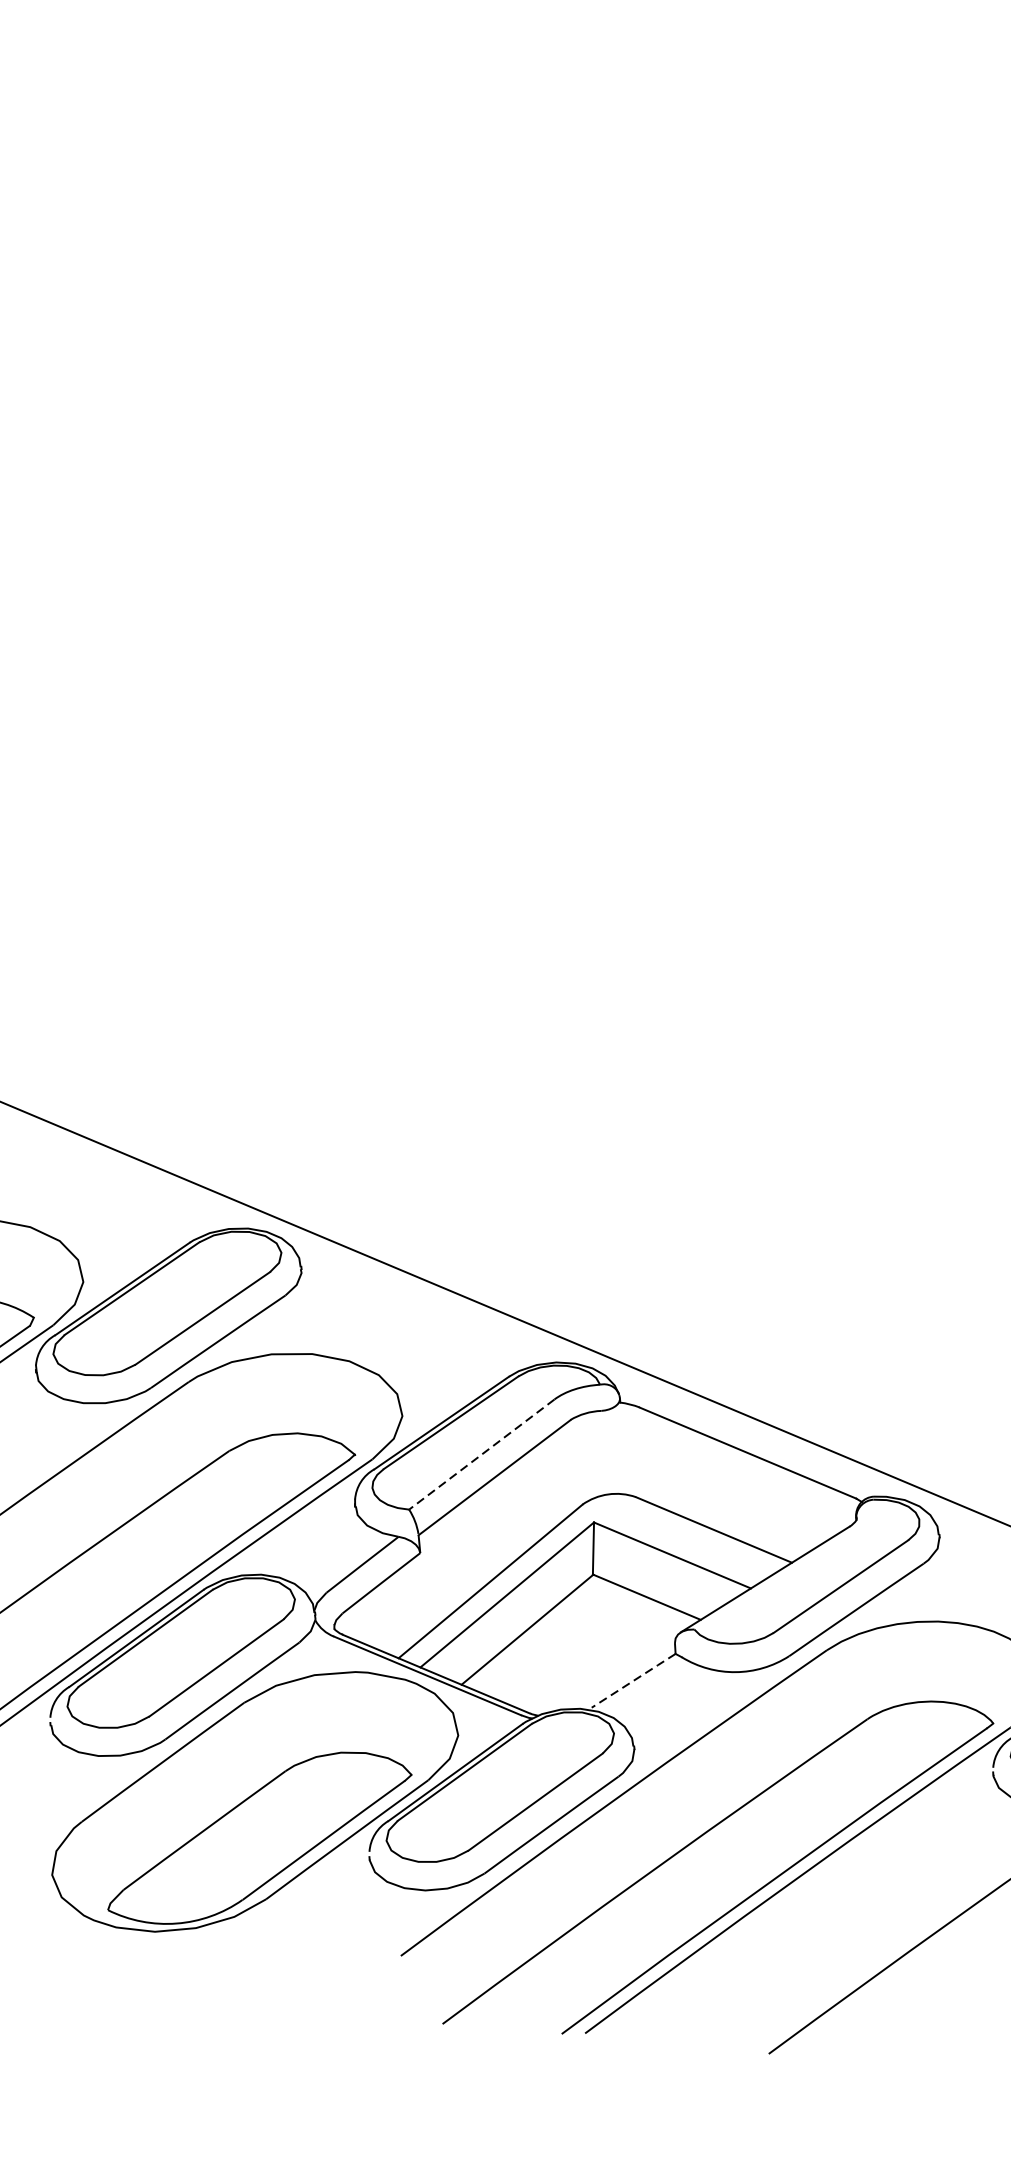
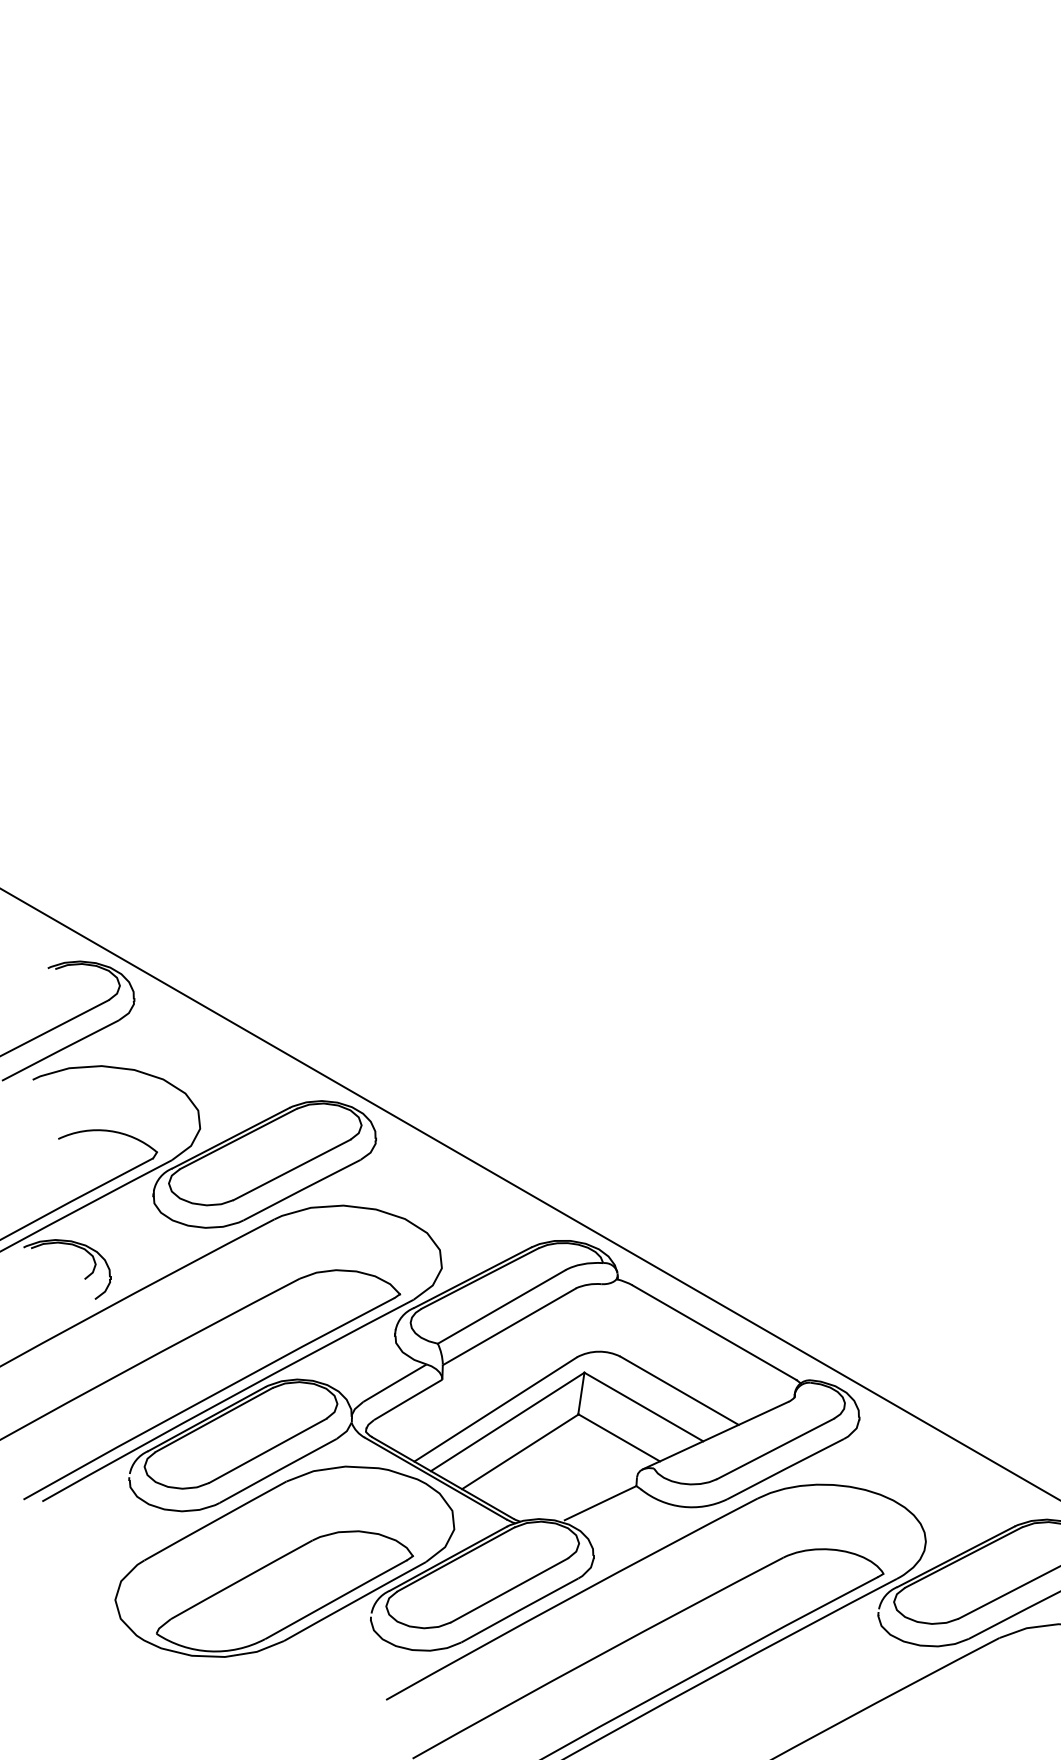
line: (481, 1455) -> (501, 1307), dashed -> solid
line: (634, 1680) -> (600, 1503), dashed -> solid

